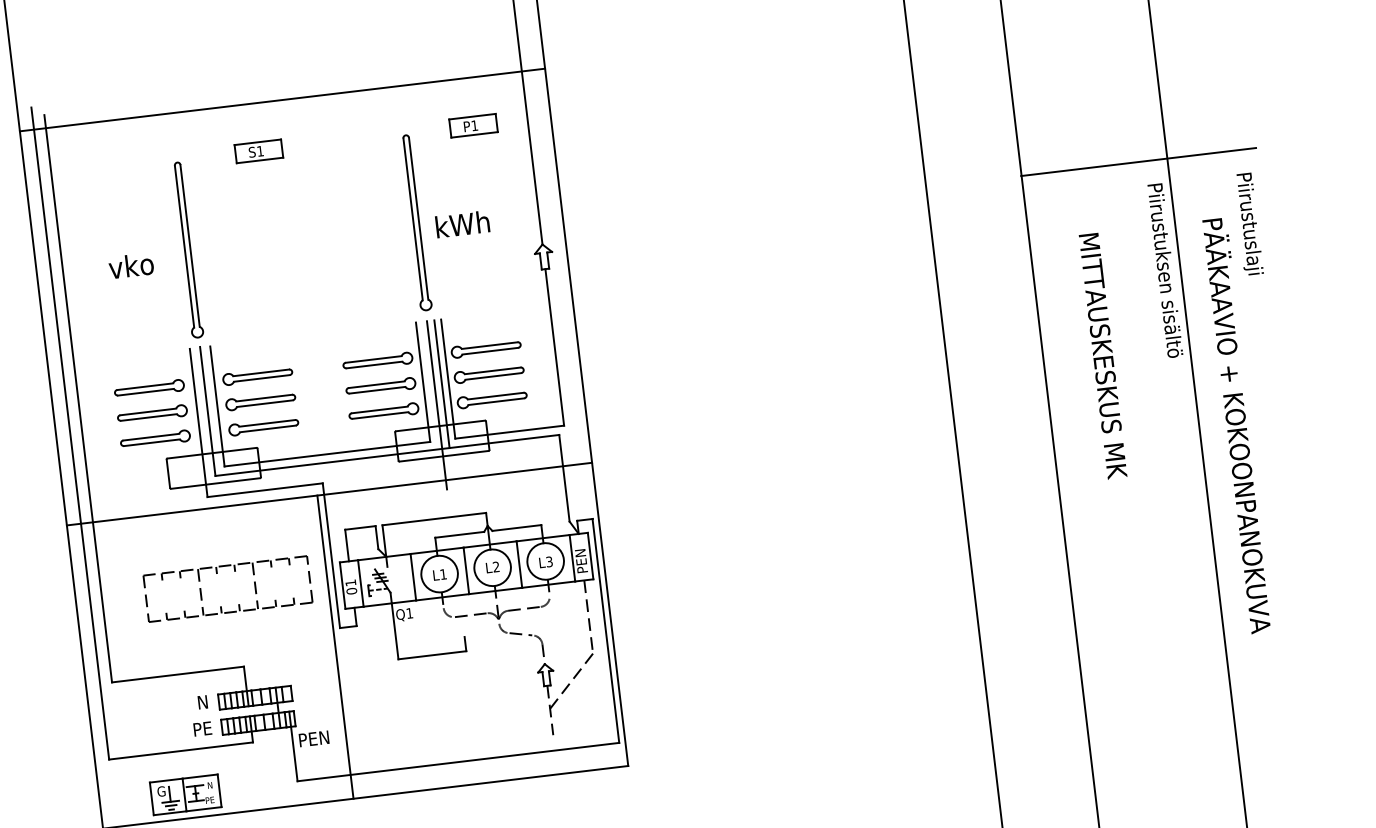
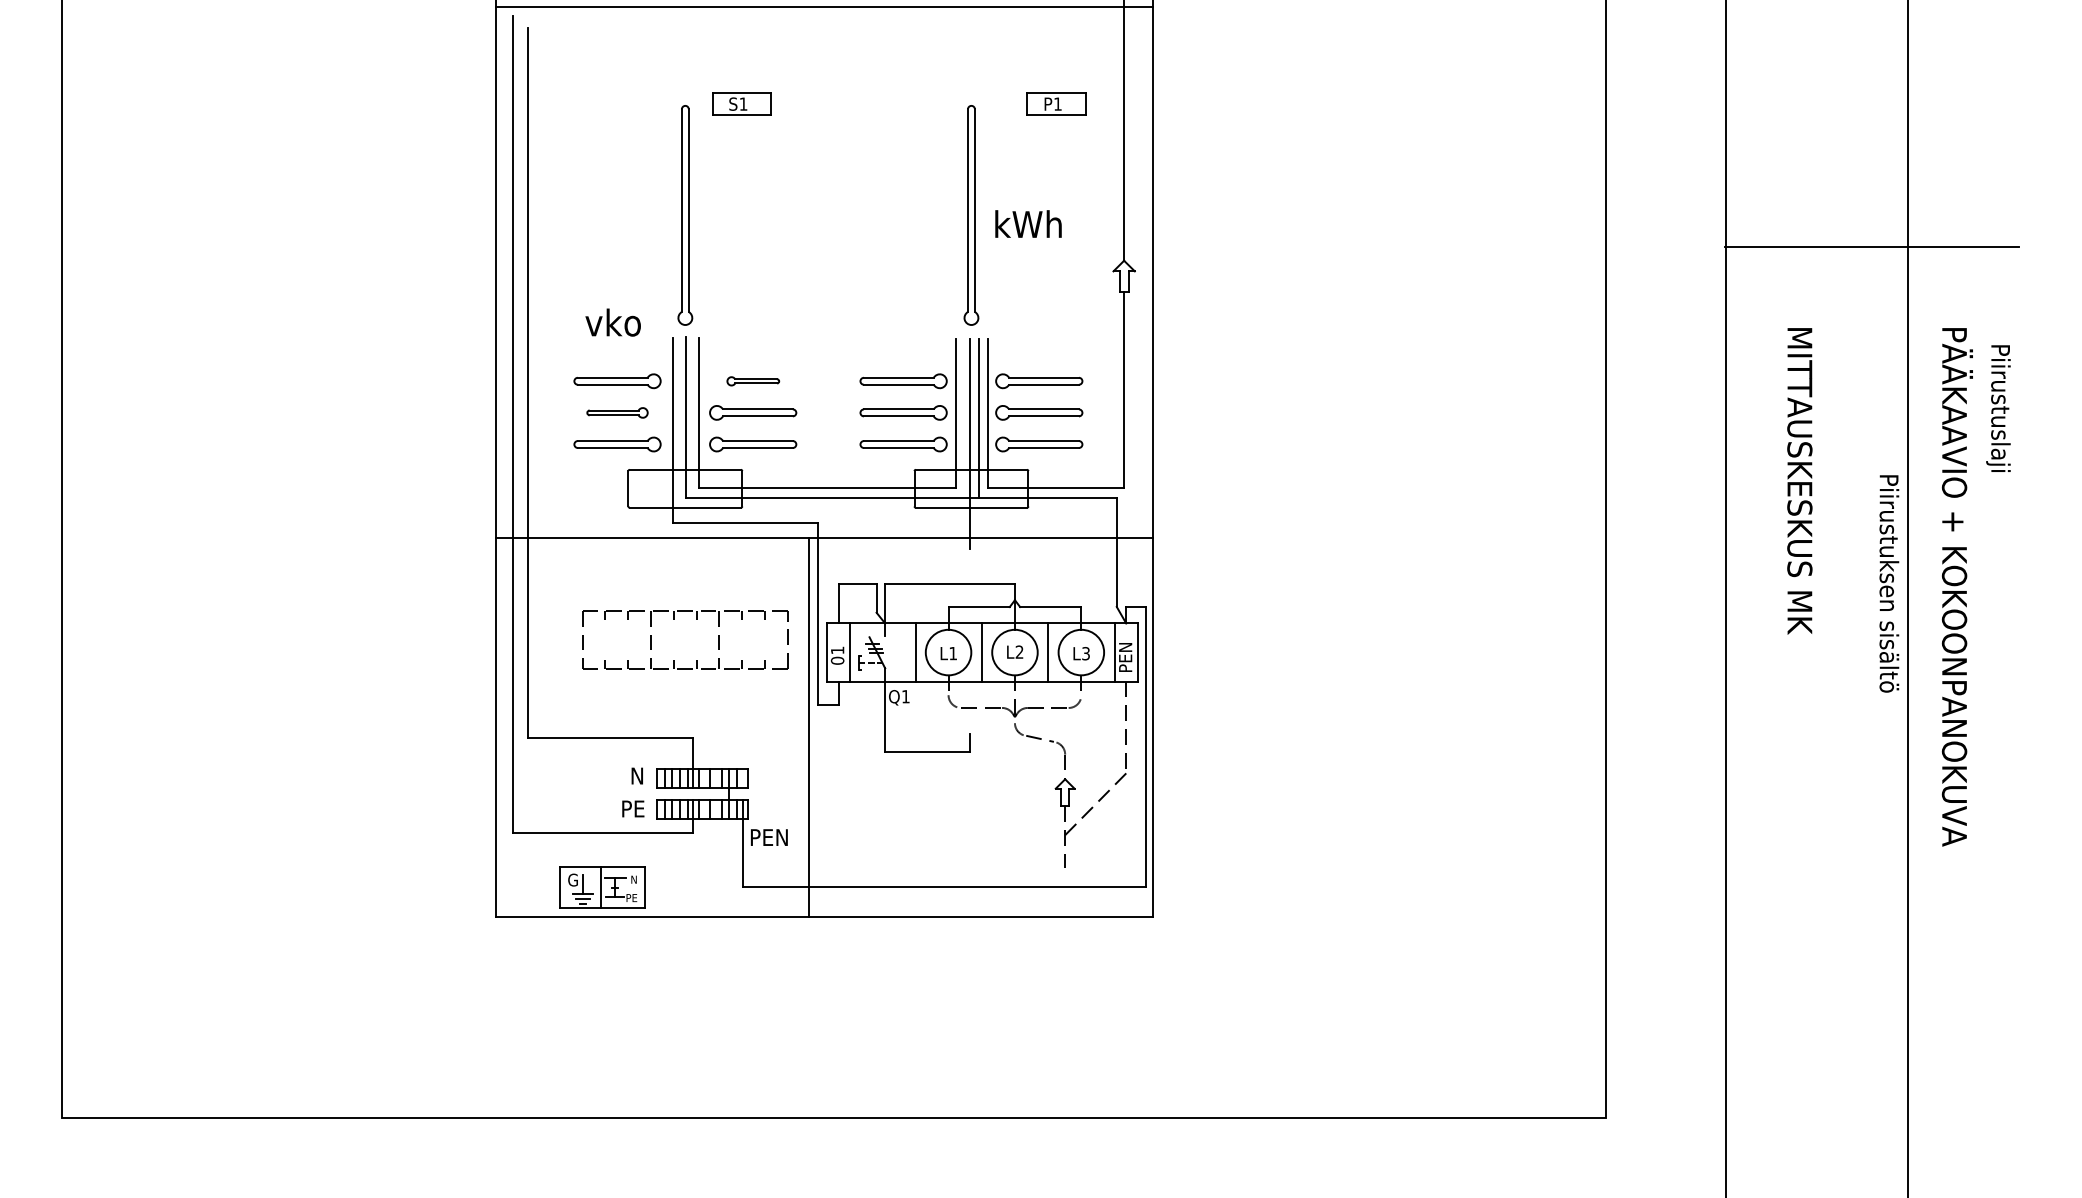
line: (282, 100) -> (824, 7), moved
part: (258, 150) -> (741, 103), moved
text: (1248, 224) -> (1998, 408), moved
text: (130, 265) -> (612, 322), moved
text: (1165, 270) -> (1889, 583), moved
part: (258, 376) -> (753, 381), size x0.6
part: (152, 413) -> (617, 412), size x0.7

